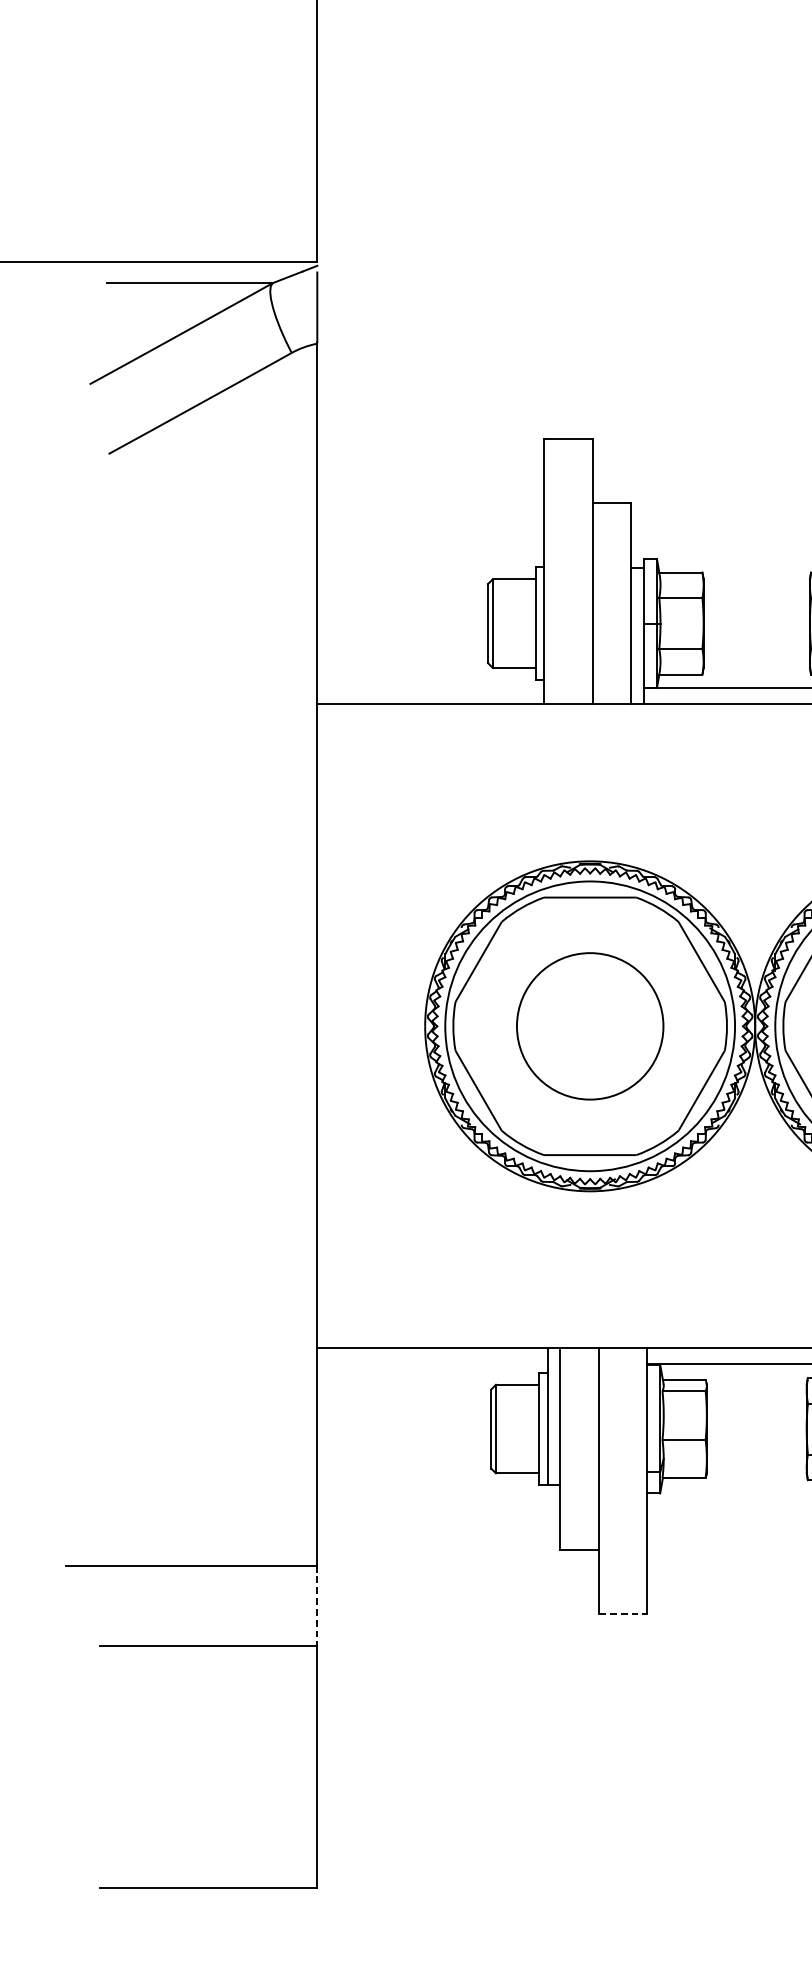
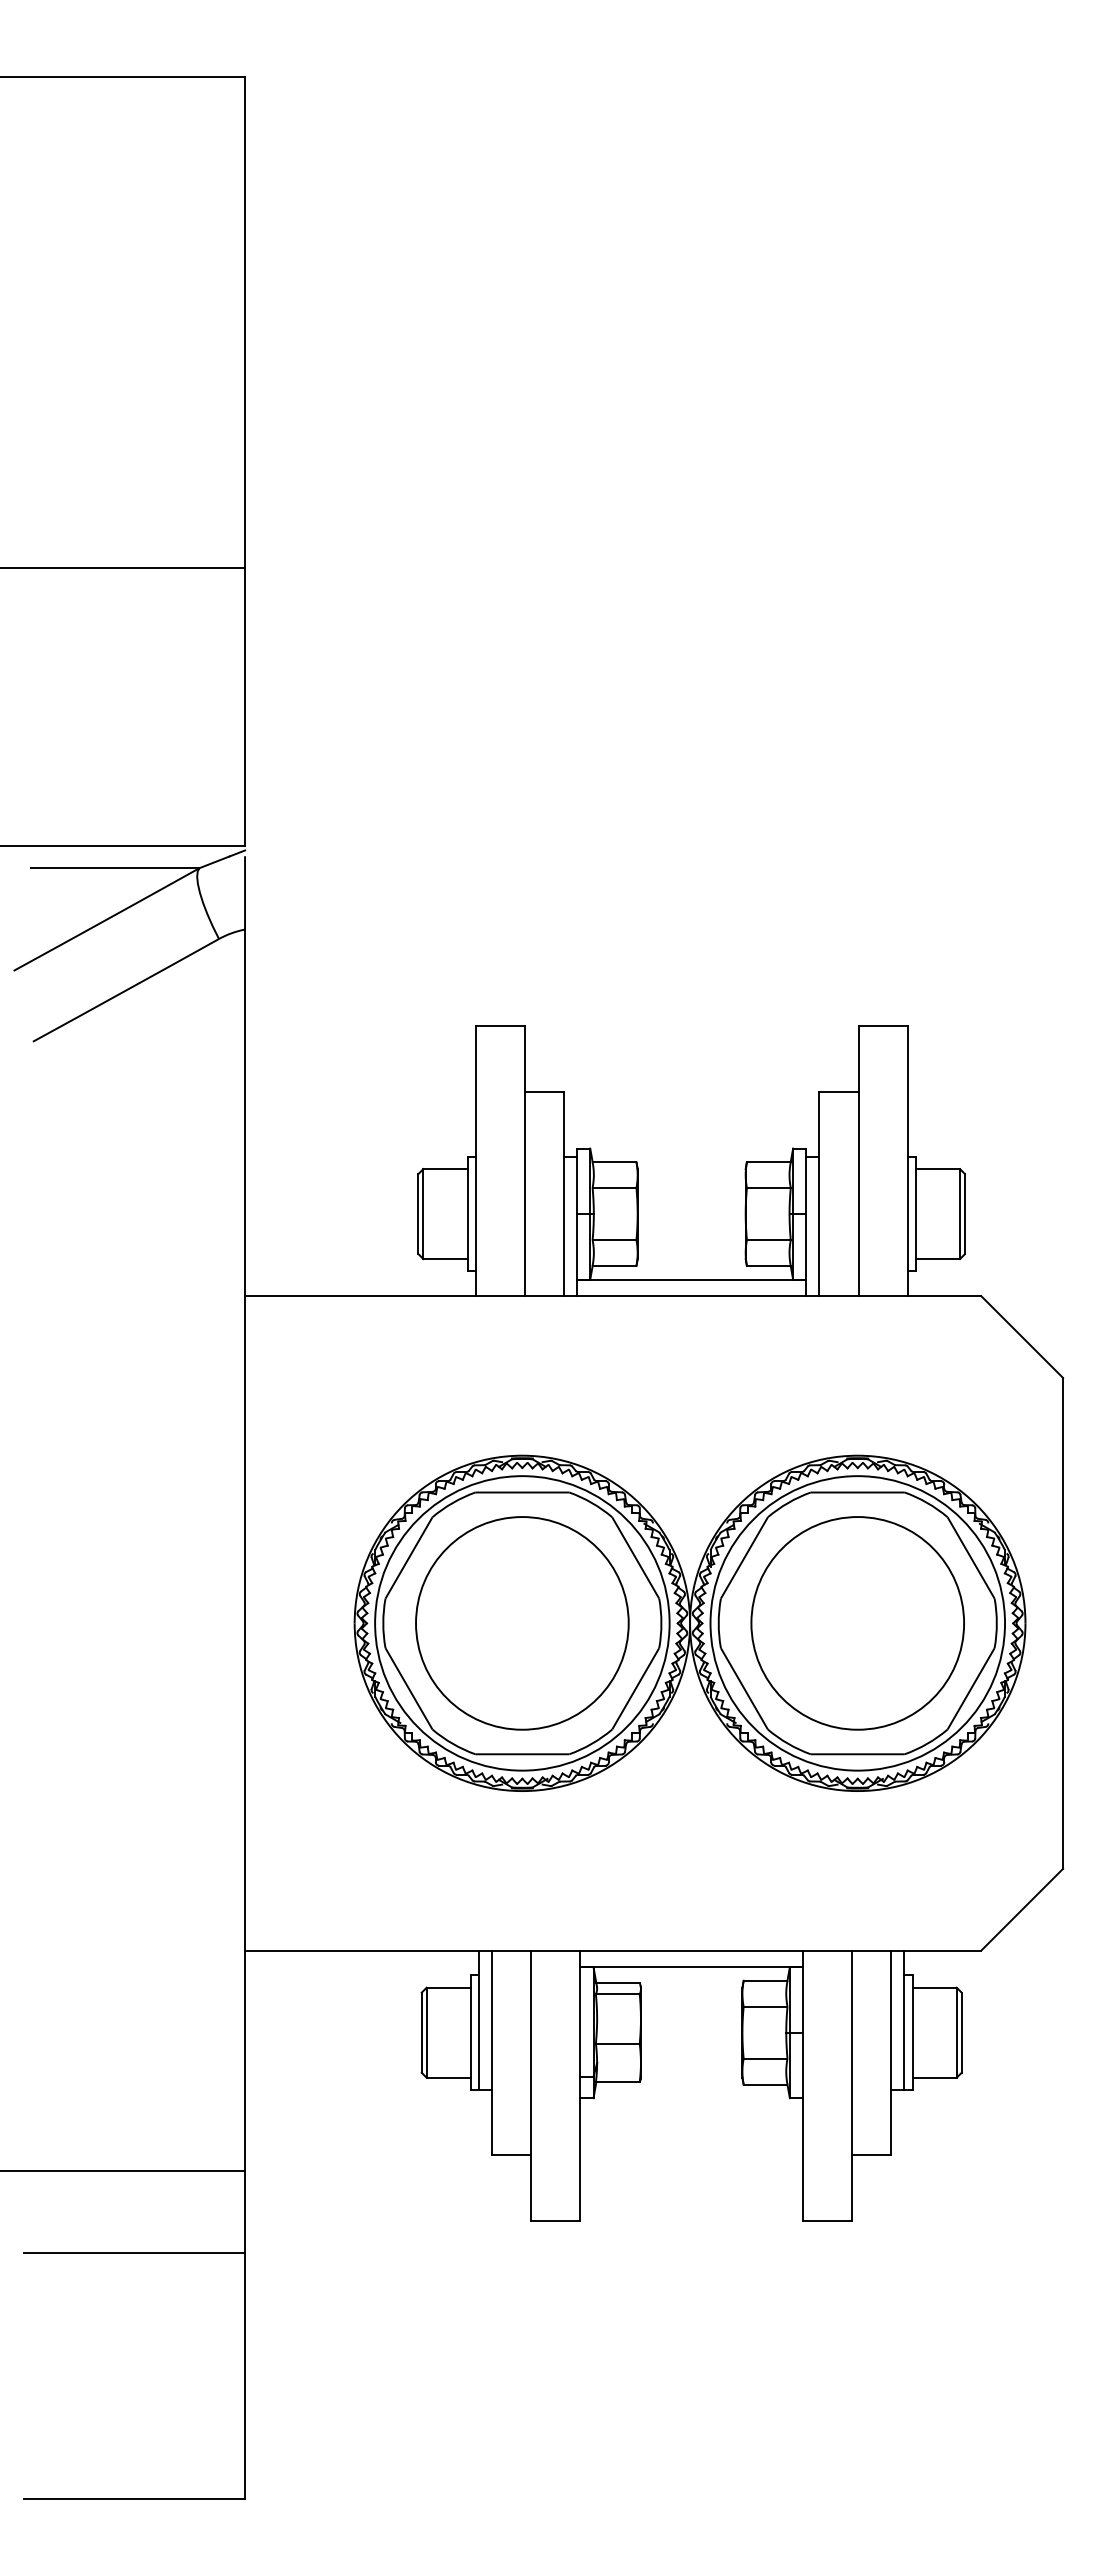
circle: (590, 1026) -> (522, 1623), size x1.43
line: (317, 1605) -> (245, 2212), dashed -> solid
line: (622, 1613) -> (555, 2220), dashed -> solid

